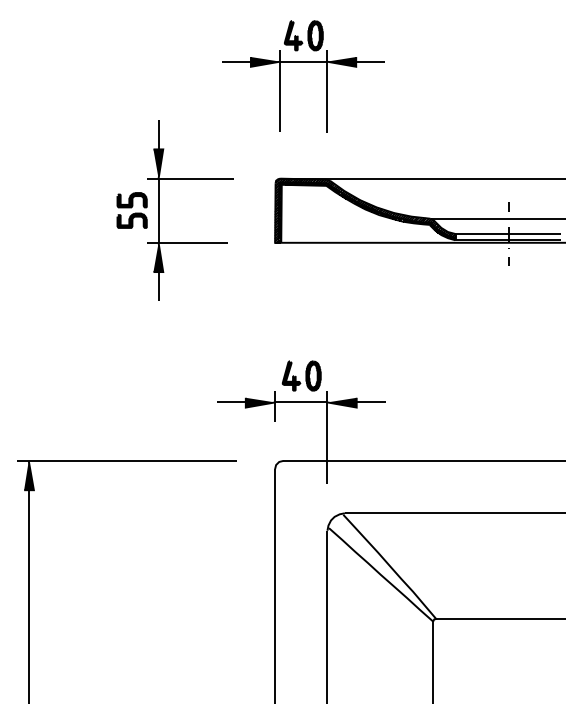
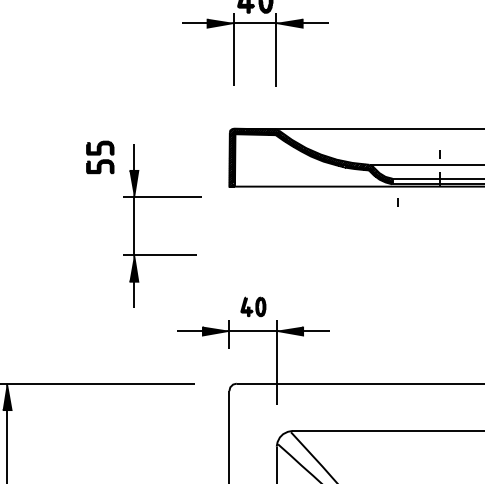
part: (190, 179) -> (162, 198), moved
line: (508, 261) -> (397, 202), moved
part: (301, 375) -> (253, 306), size x0.7

